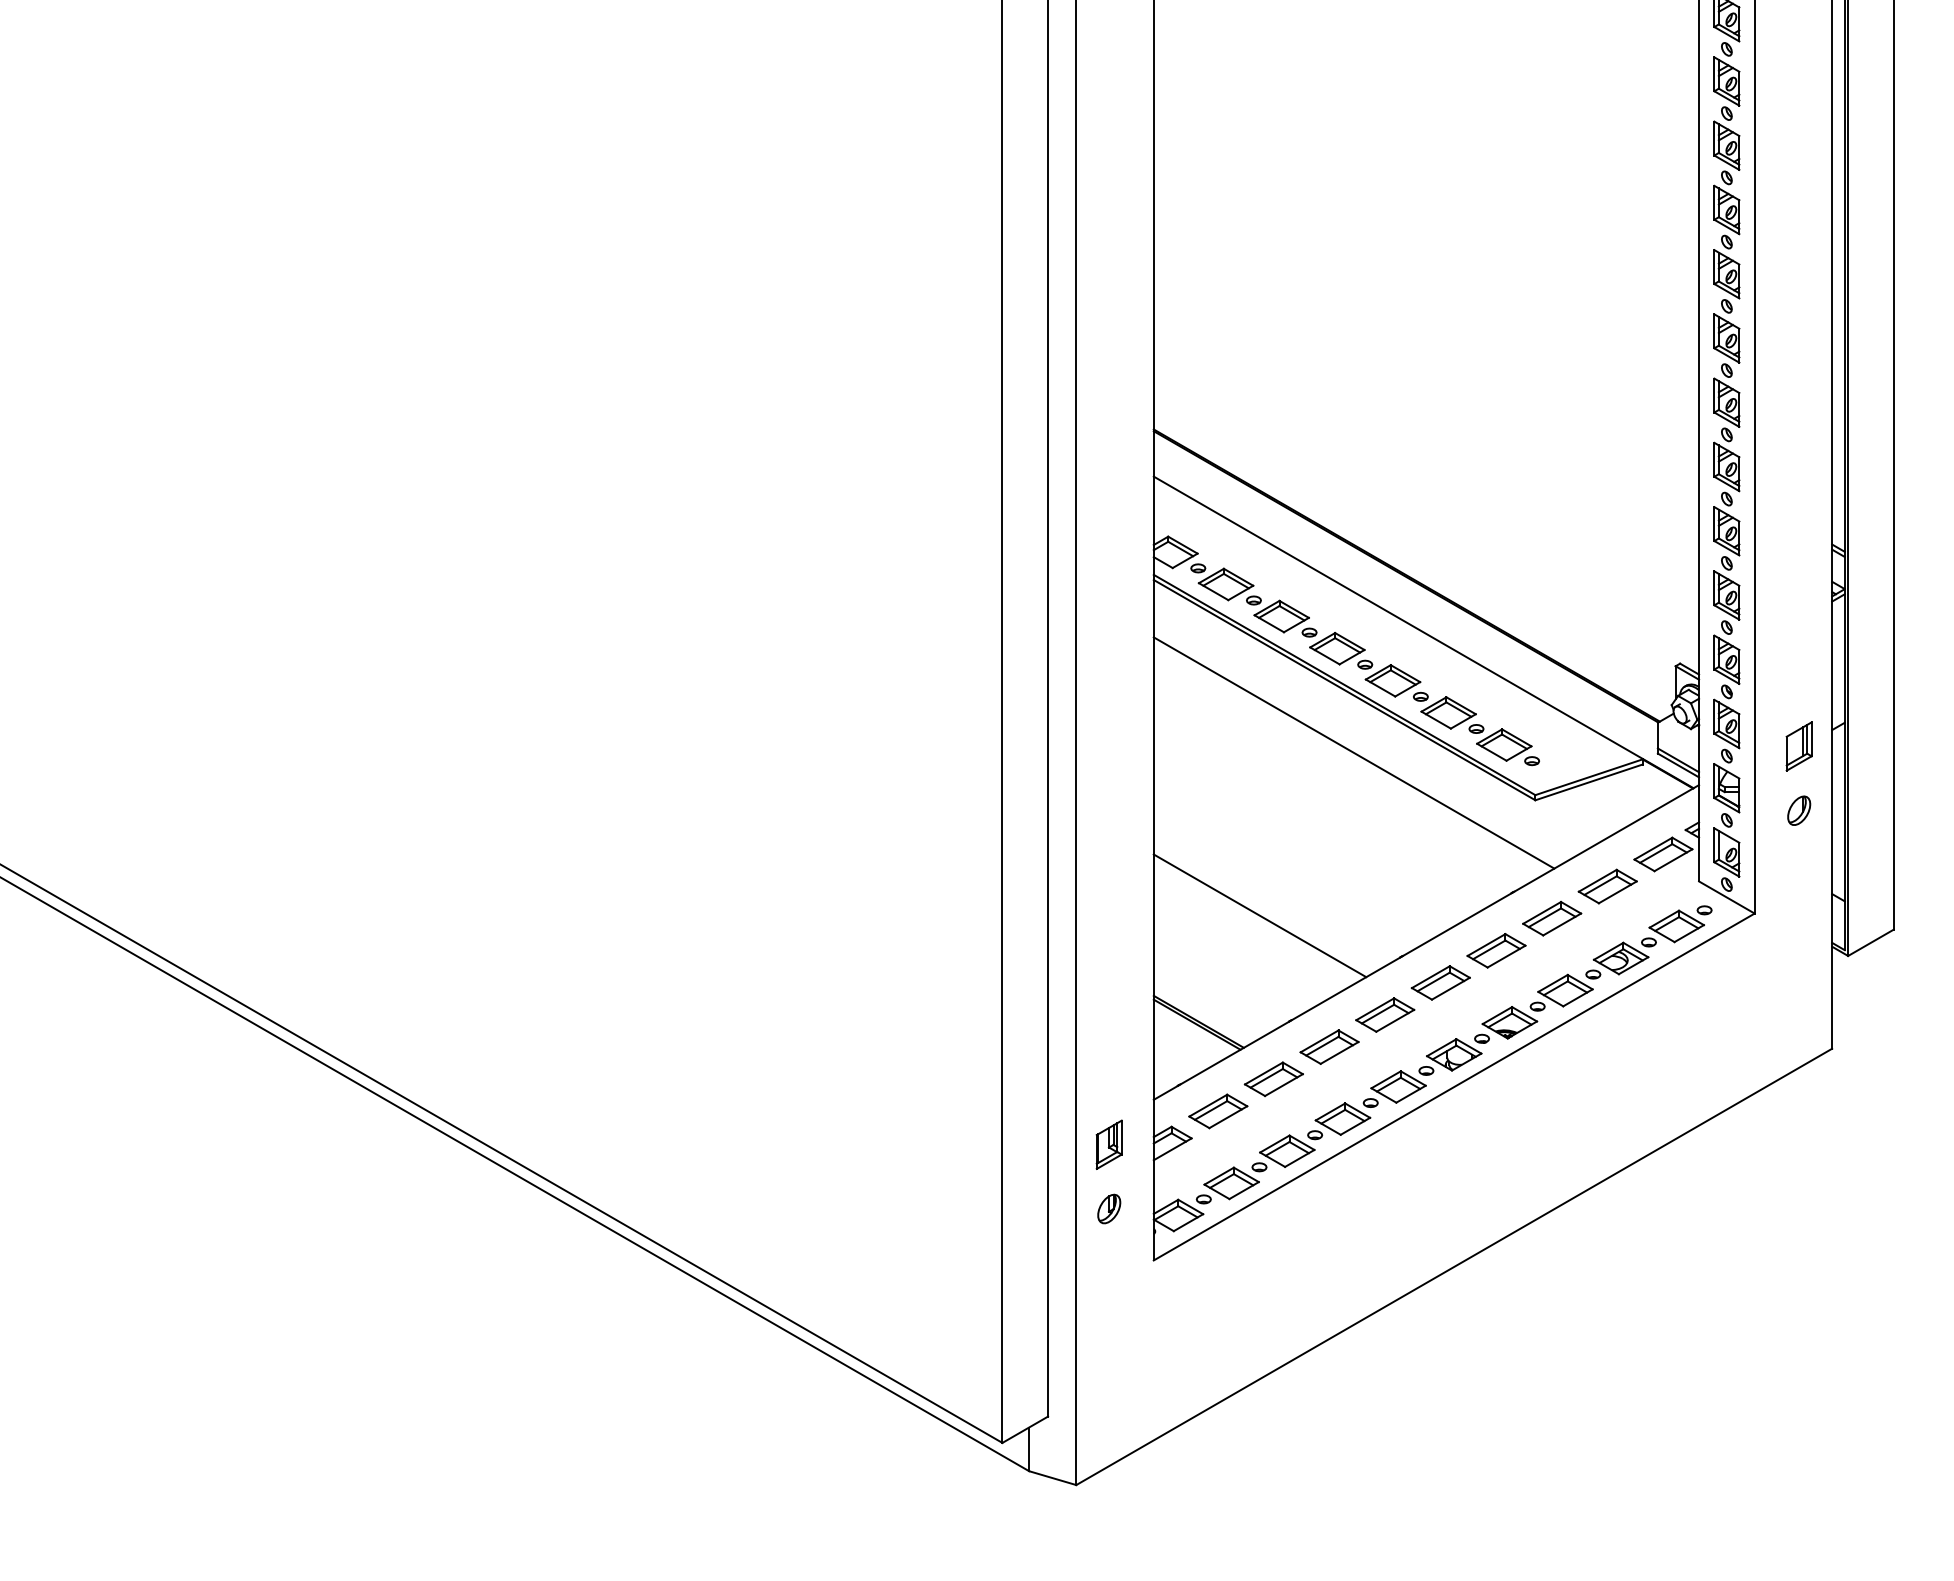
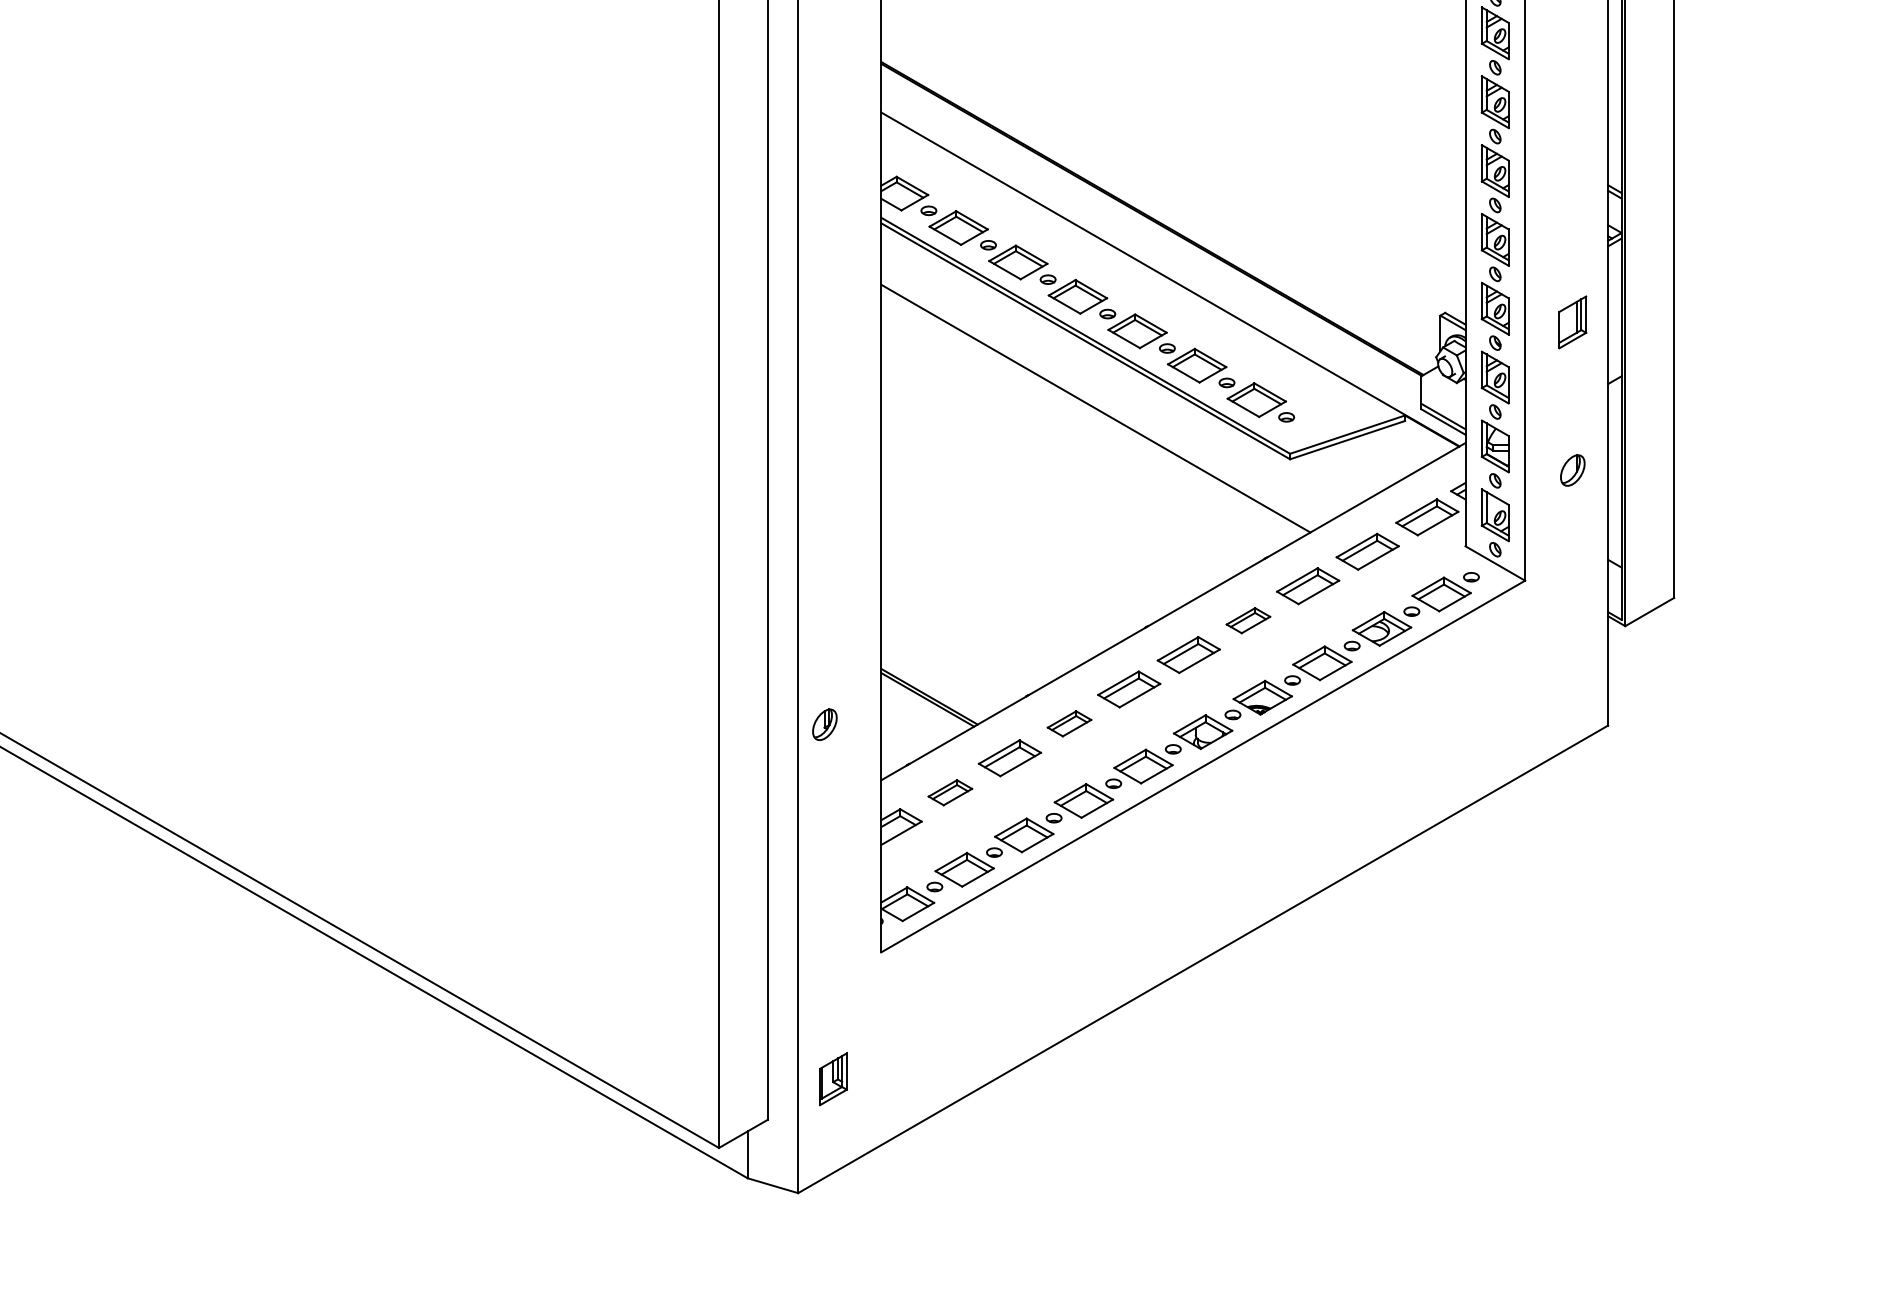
part: (1798, 746) -> (1572, 322), moved
line: (1259, 915) -> (994, 582), removed
part: (1496, 950) -> (1248, 620), size x0.7
part: (1329, 1046) -> (1069, 723), size x0.7
part: (1218, 1111) -> (950, 792), size x0.7
part: (1108, 1144) -> (832, 1078), moved
part: (1109, 1208) -> (825, 724), moved

